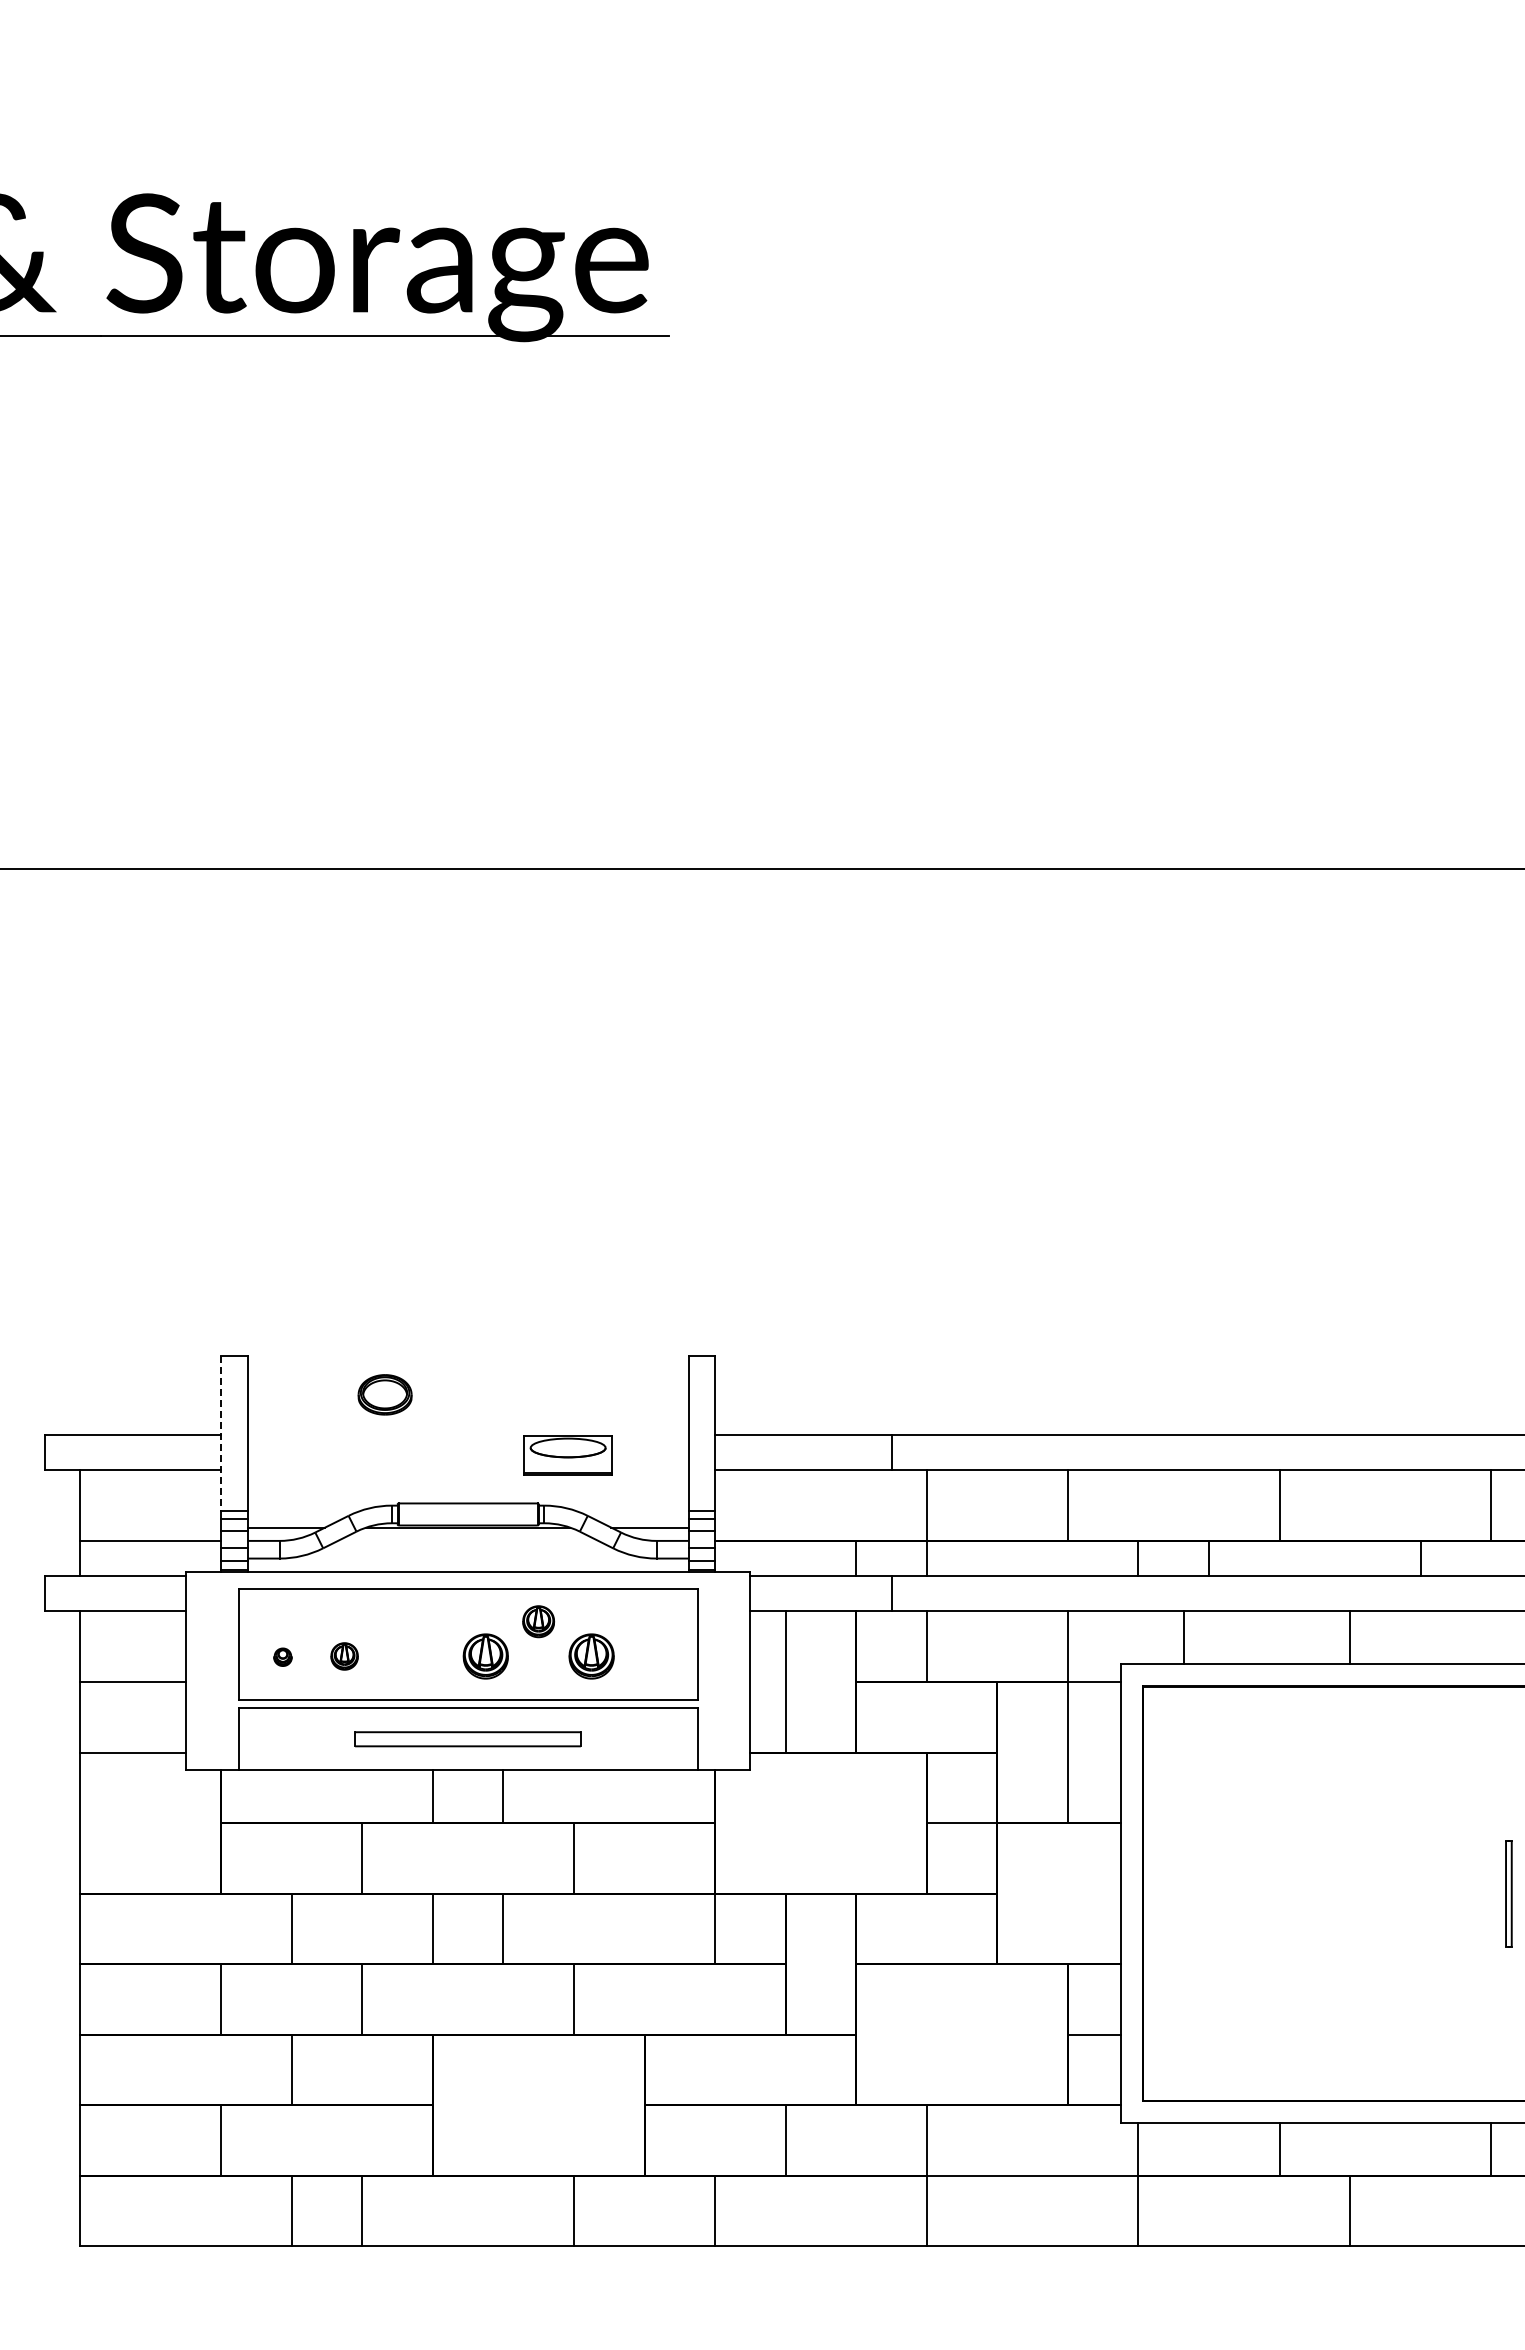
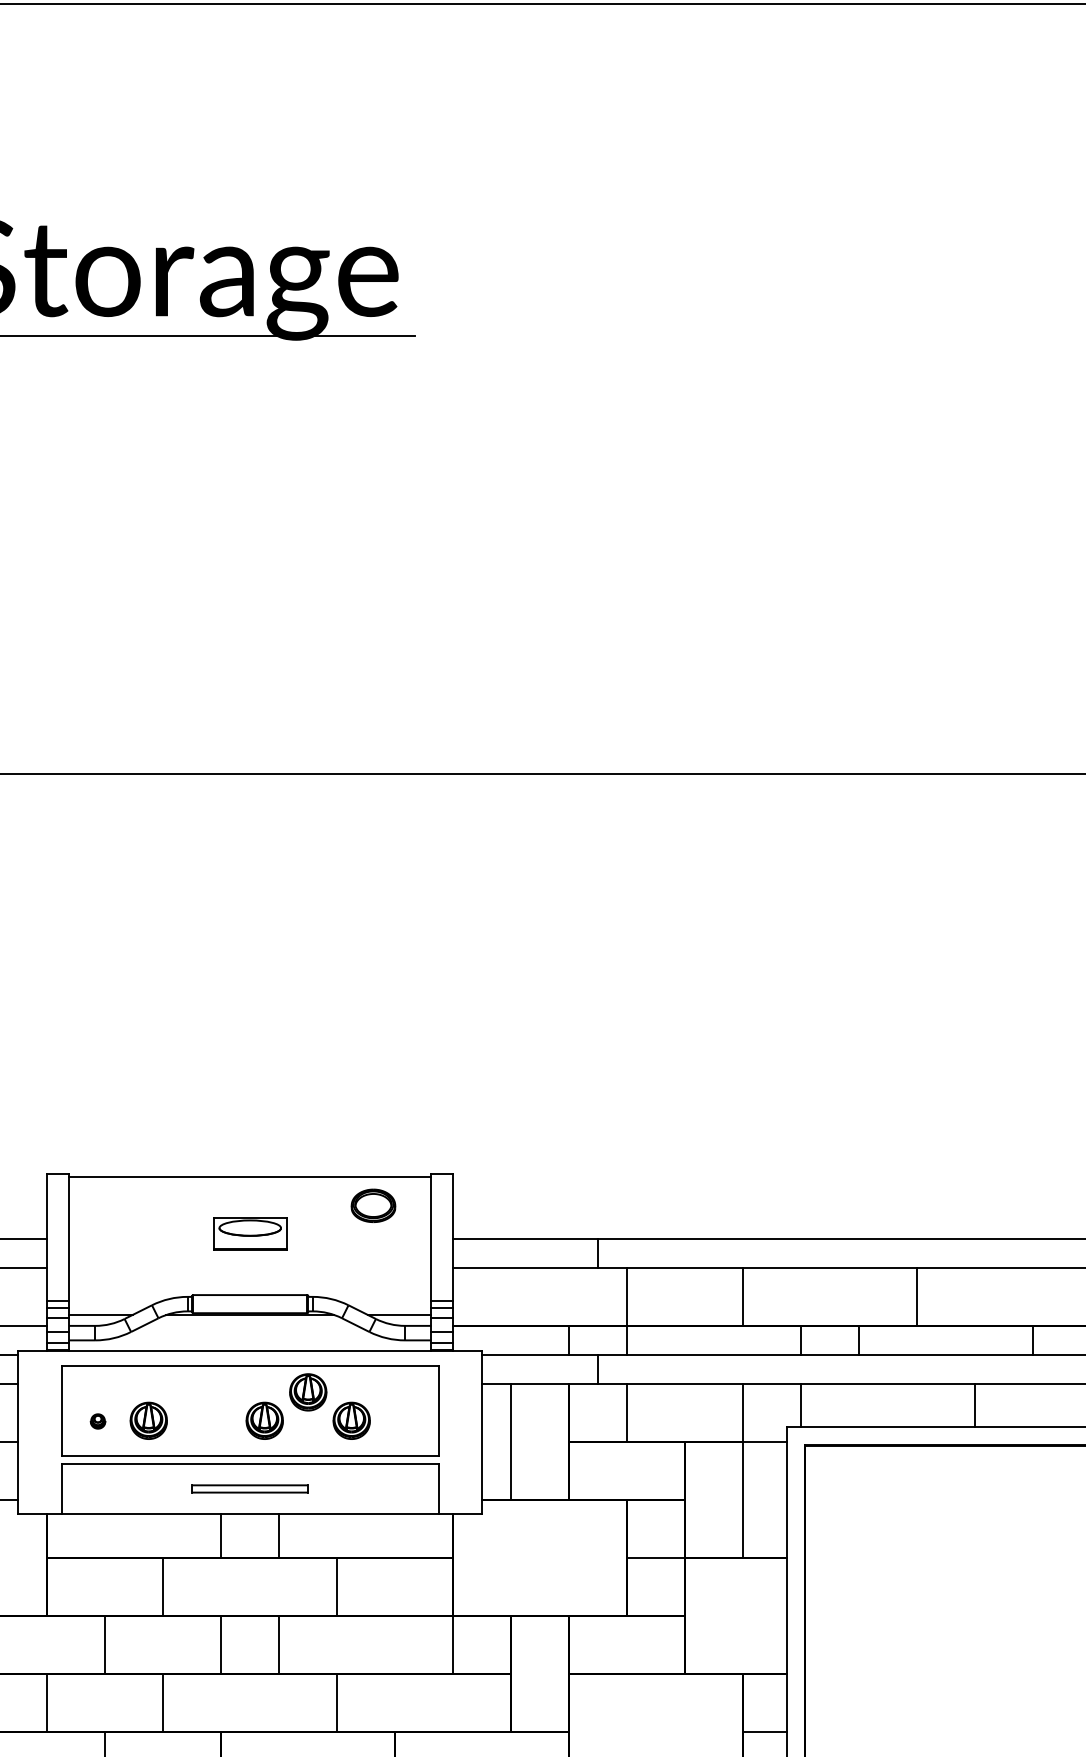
line: (467, 1360) -> (249, 1177), added
part: (384, 1394) -> (372, 1205), moved
line: (221, 1433) -> (47, 1237), dashed -> solid
part: (567, 1455) -> (249, 1234), moved
part: (538, 1621) -> (308, 1392), size x1.43
line: (1184, 1637) -> (801, 1405), moved
part: (344, 1656) -> (148, 1420), size x1.67
part: (468, 1739) -> (250, 1489), size x0.62

